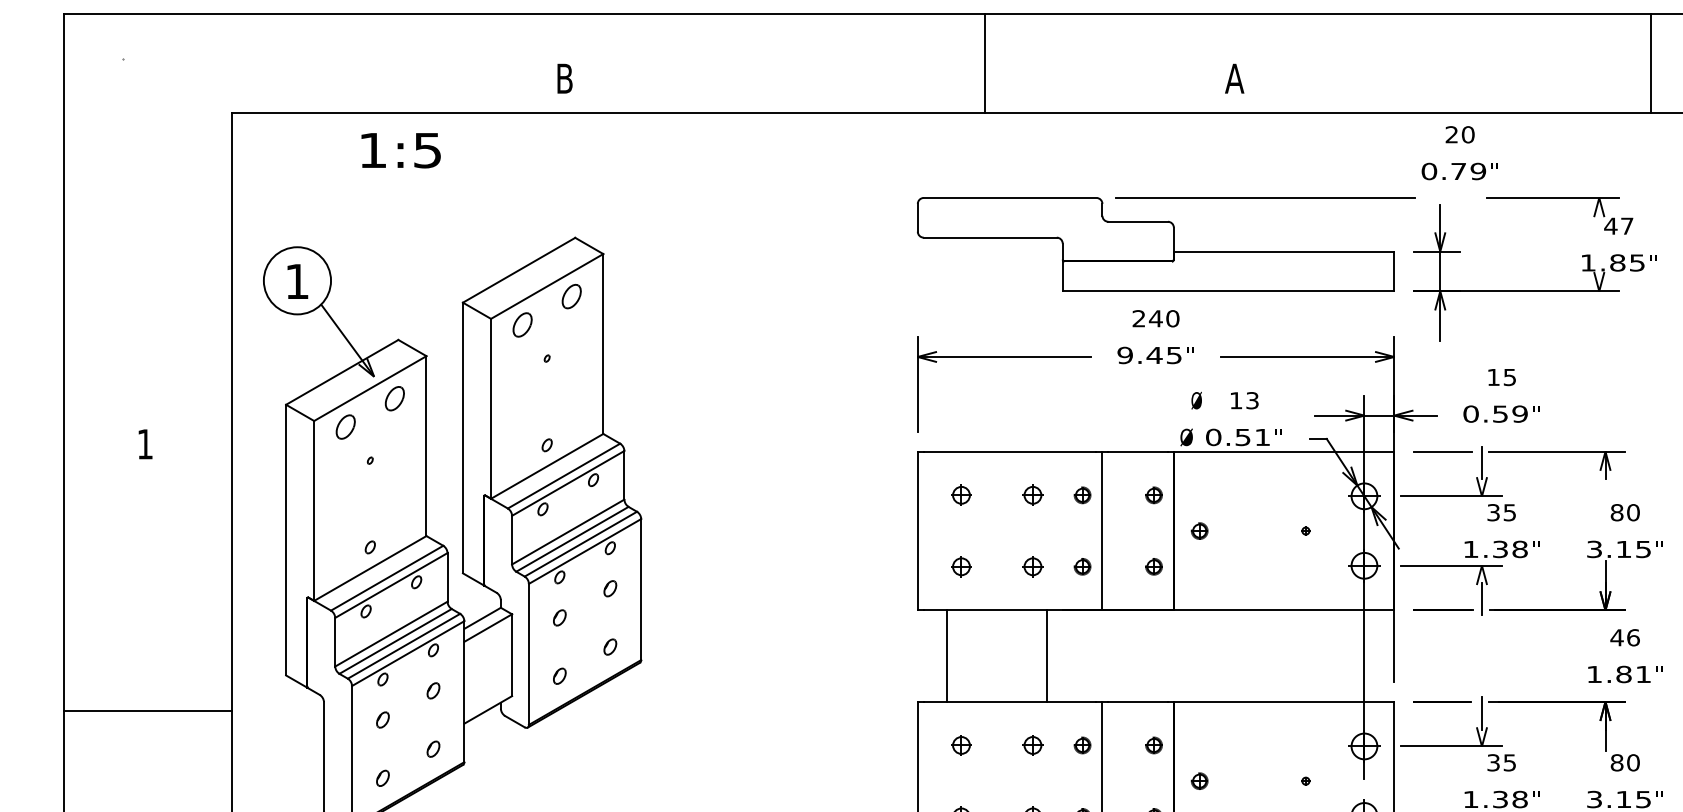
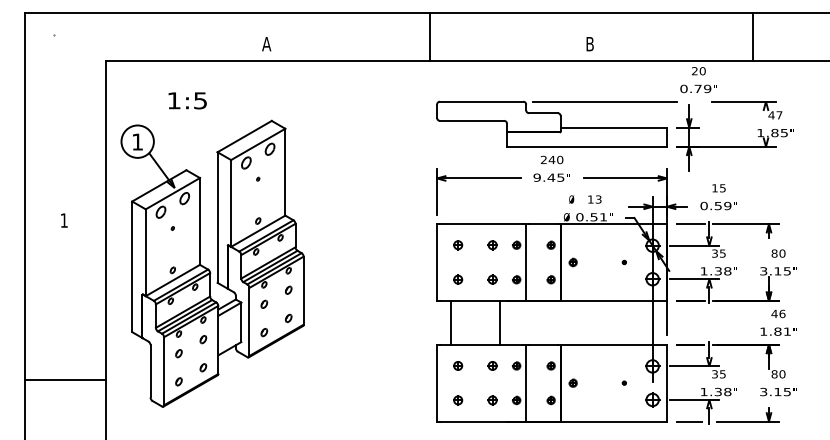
line: (984, 62) -> (429, 36), moved
line: (1652, 62) -> (753, 36), moved
text: (564, 79) -> (266, 44), B -> A
text: (1233, 79) -> (589, 44), A -> B
text: (400, 149) -> (187, 100), moved
line: (147, 711) -> (65, 380), moved

